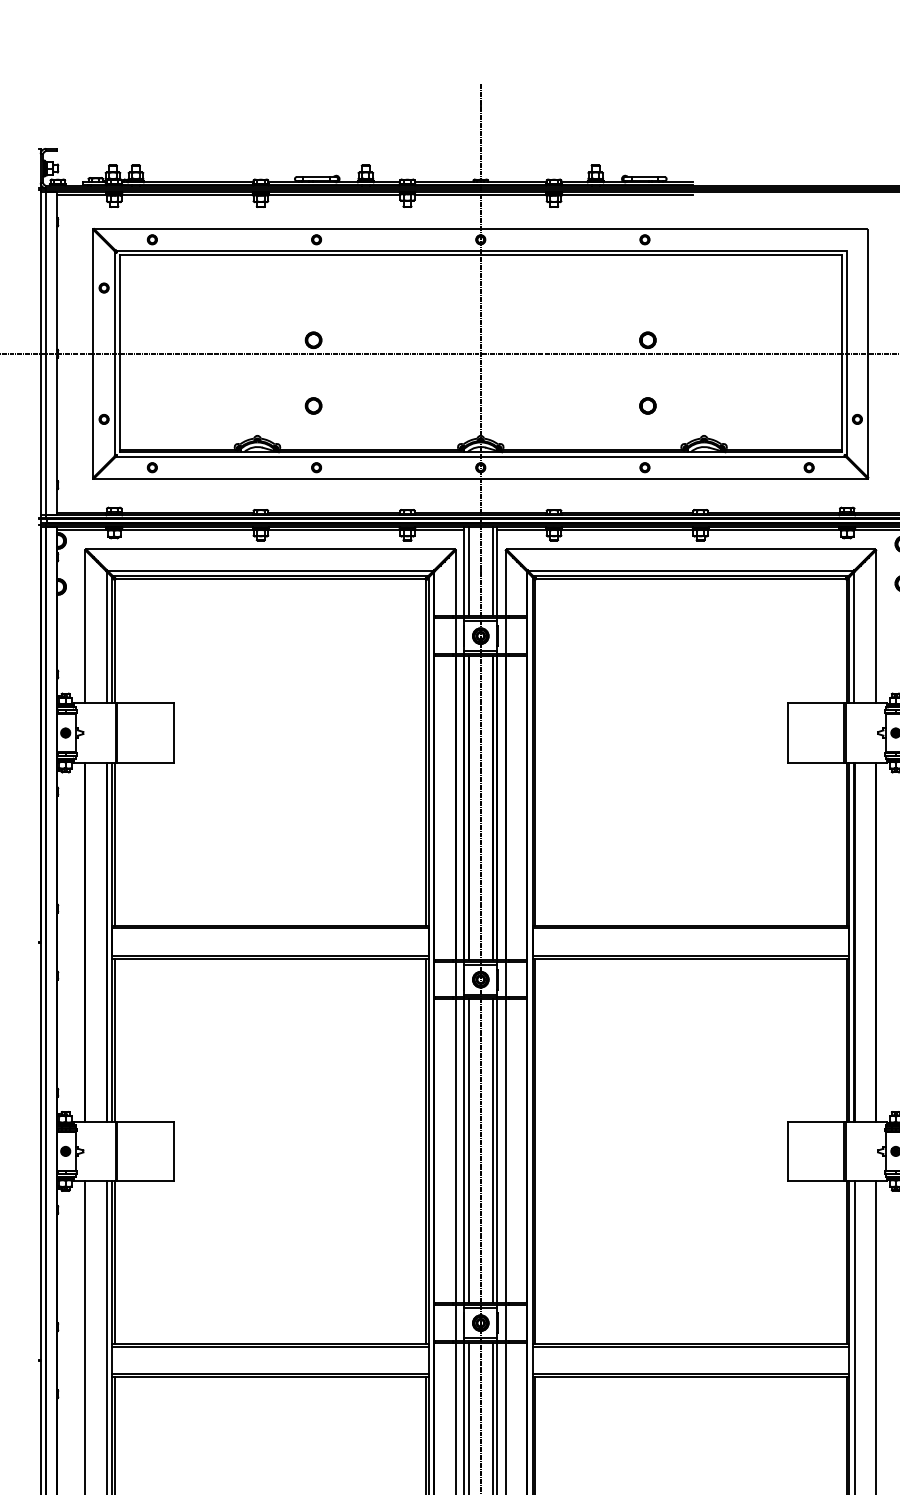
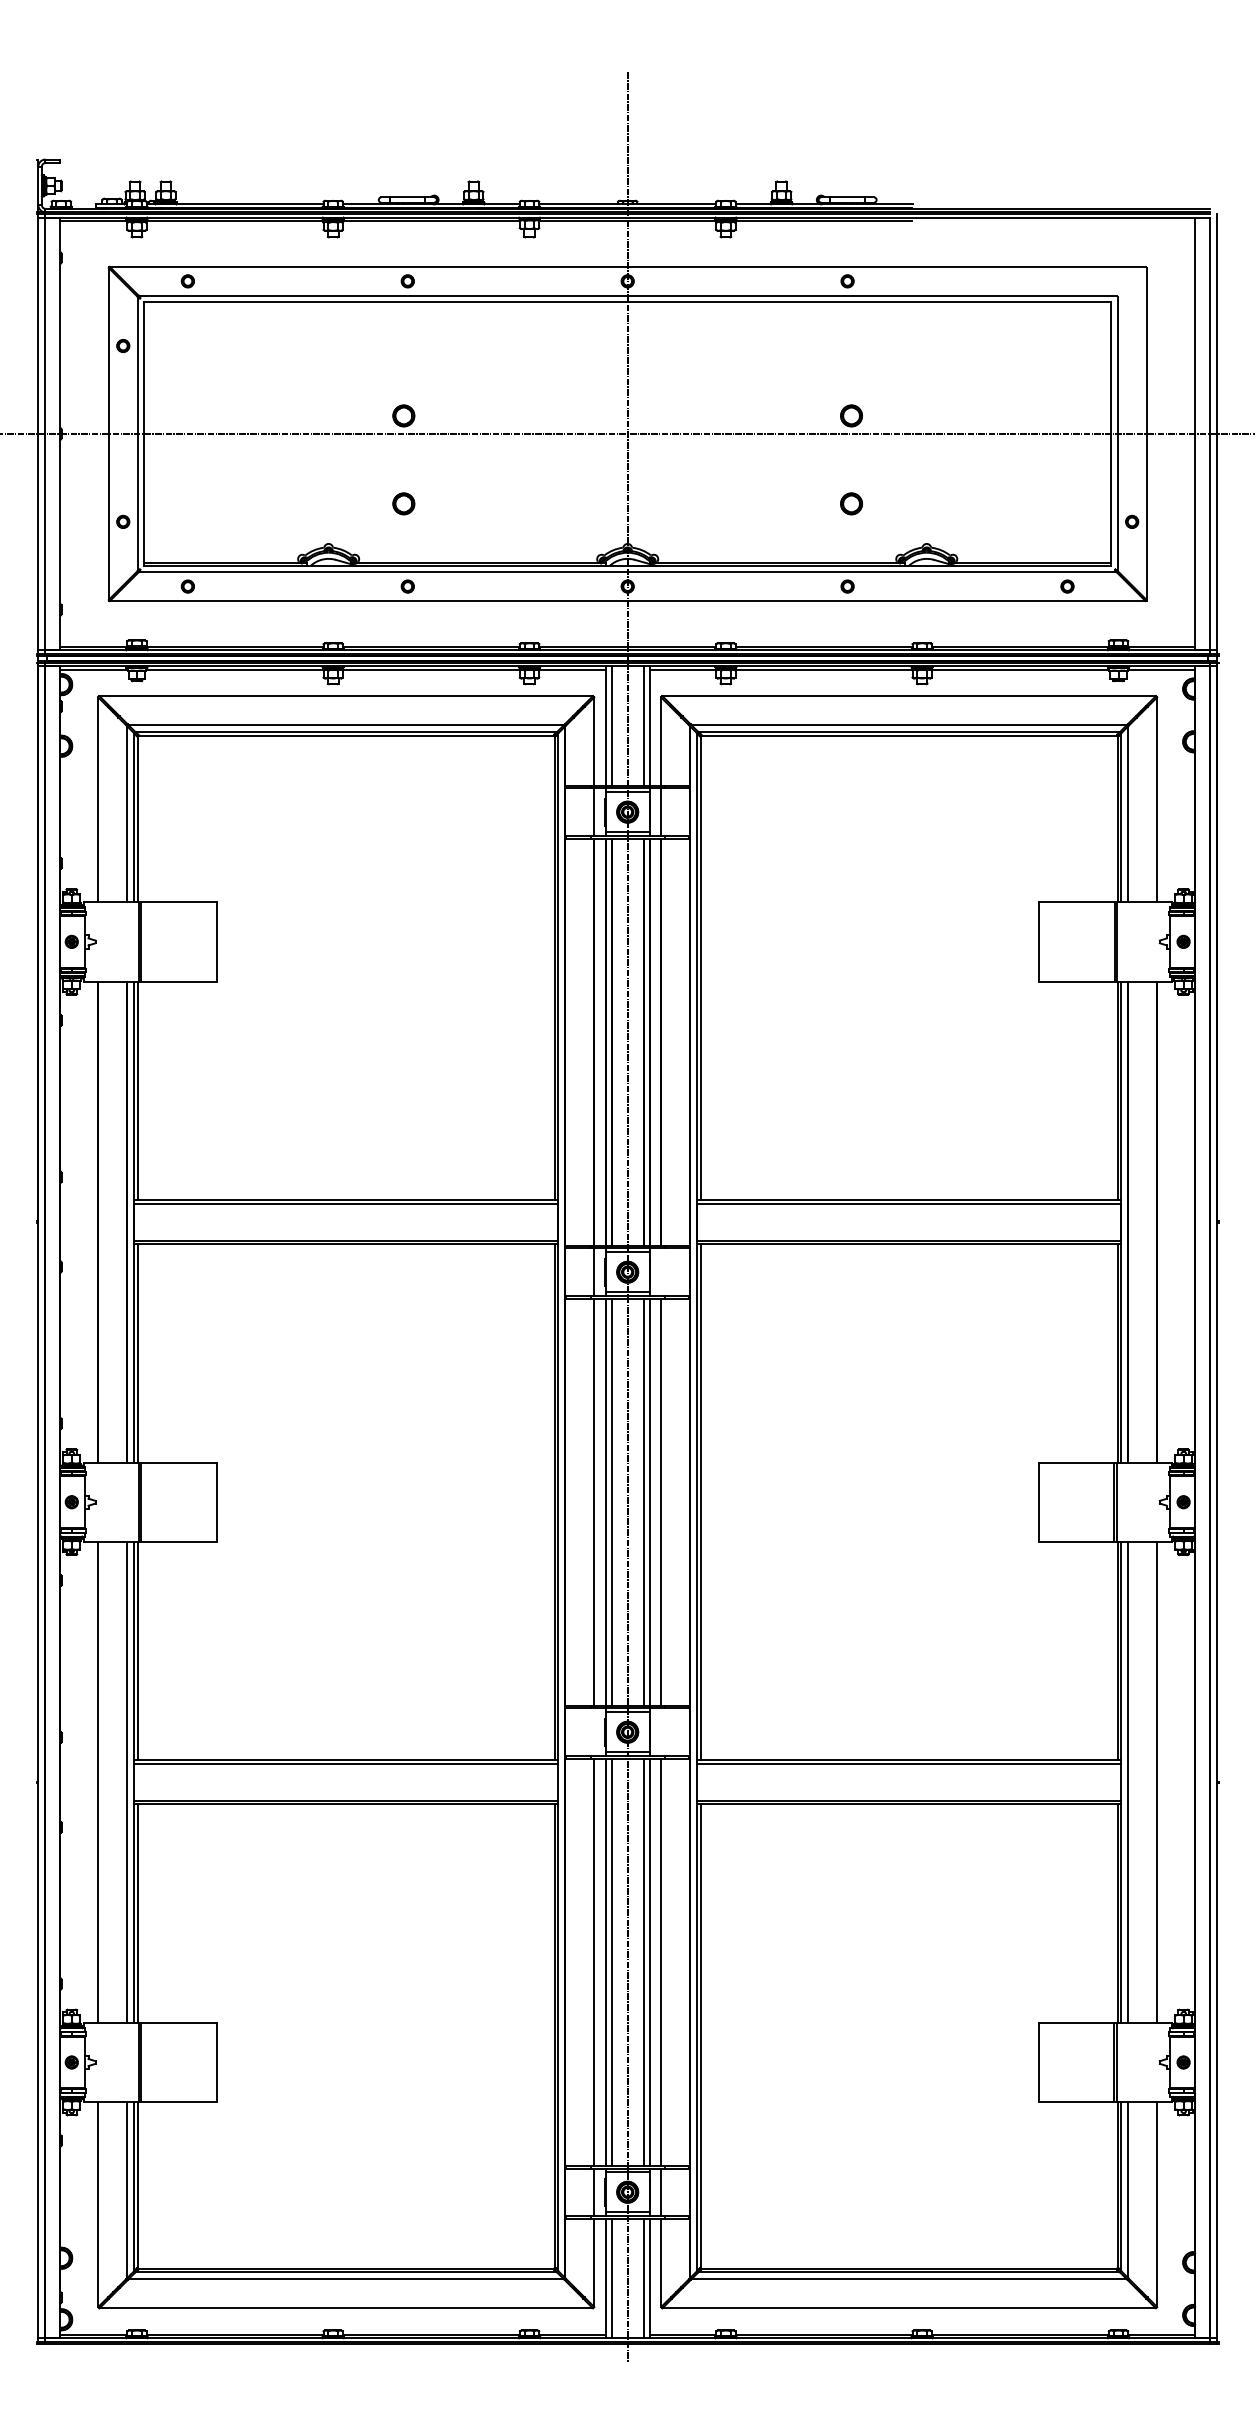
line: (506, 979) -> (661, 1271), removed
line: (455, 1322) -> (594, 1731), removed
line: (506, 1322) -> (661, 1731), removed

